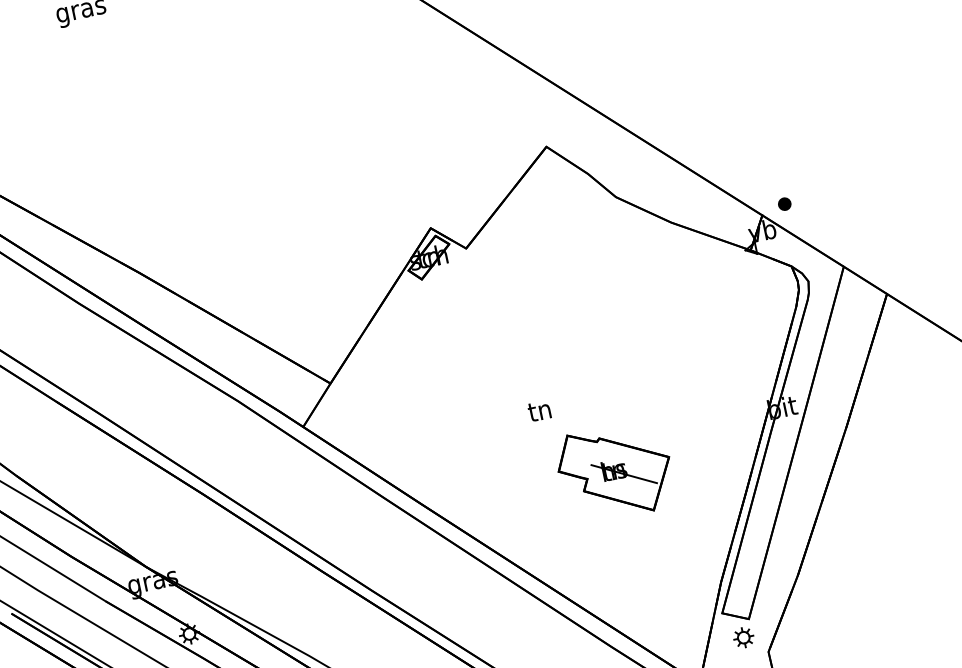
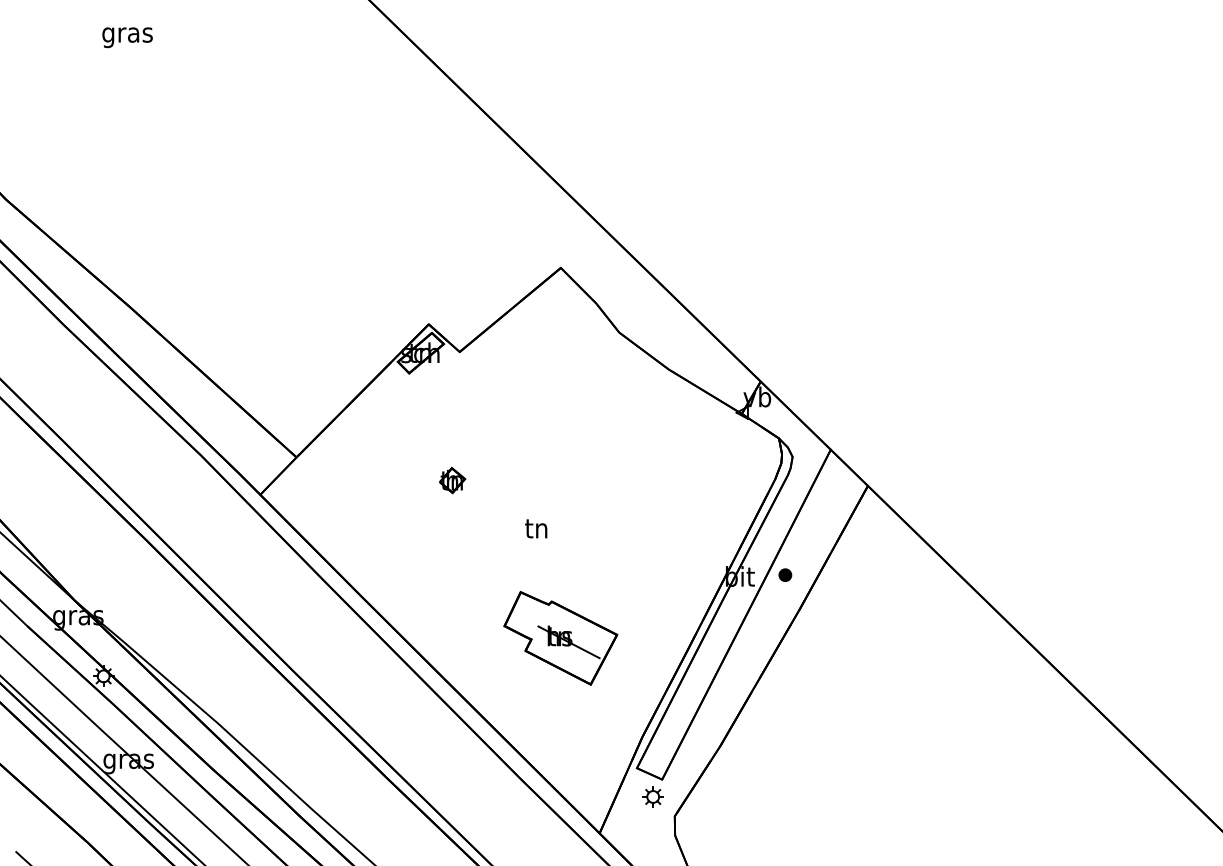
part: (784, 203) -> (785, 574), moved
part: (485, 373) -> (452, 480), added
text: (539, 410) -> (536, 528), moved
part: (615, 472) -> (560, 638), moved

